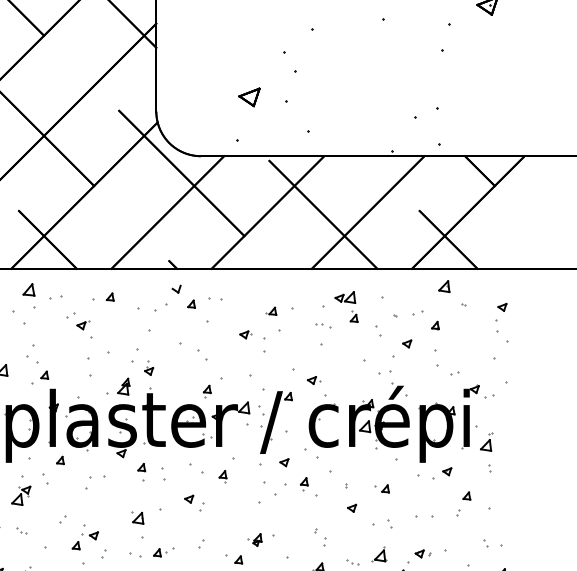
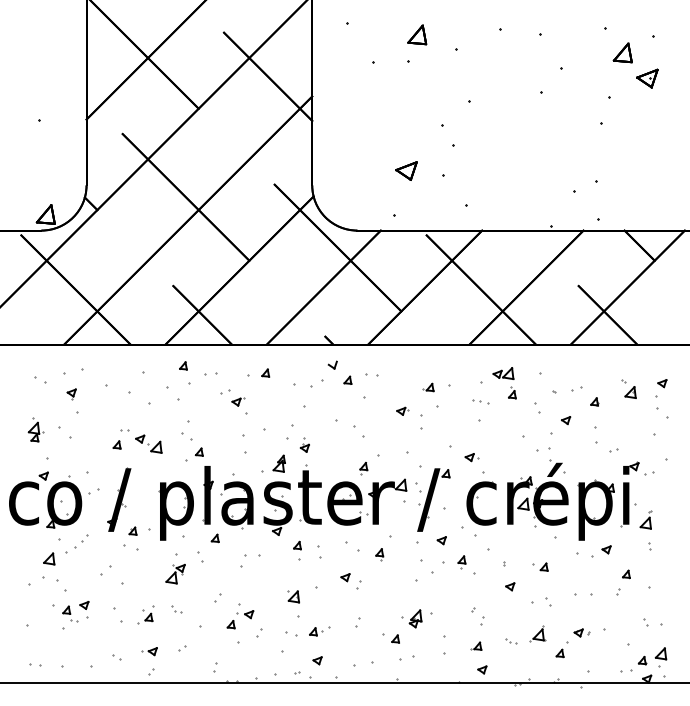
part: (444, 286) -> (630, 392), moved
part: (29, 289) -> (183, 365), size x0.62
part: (254, 539) -> (411, 618), size x1.43

